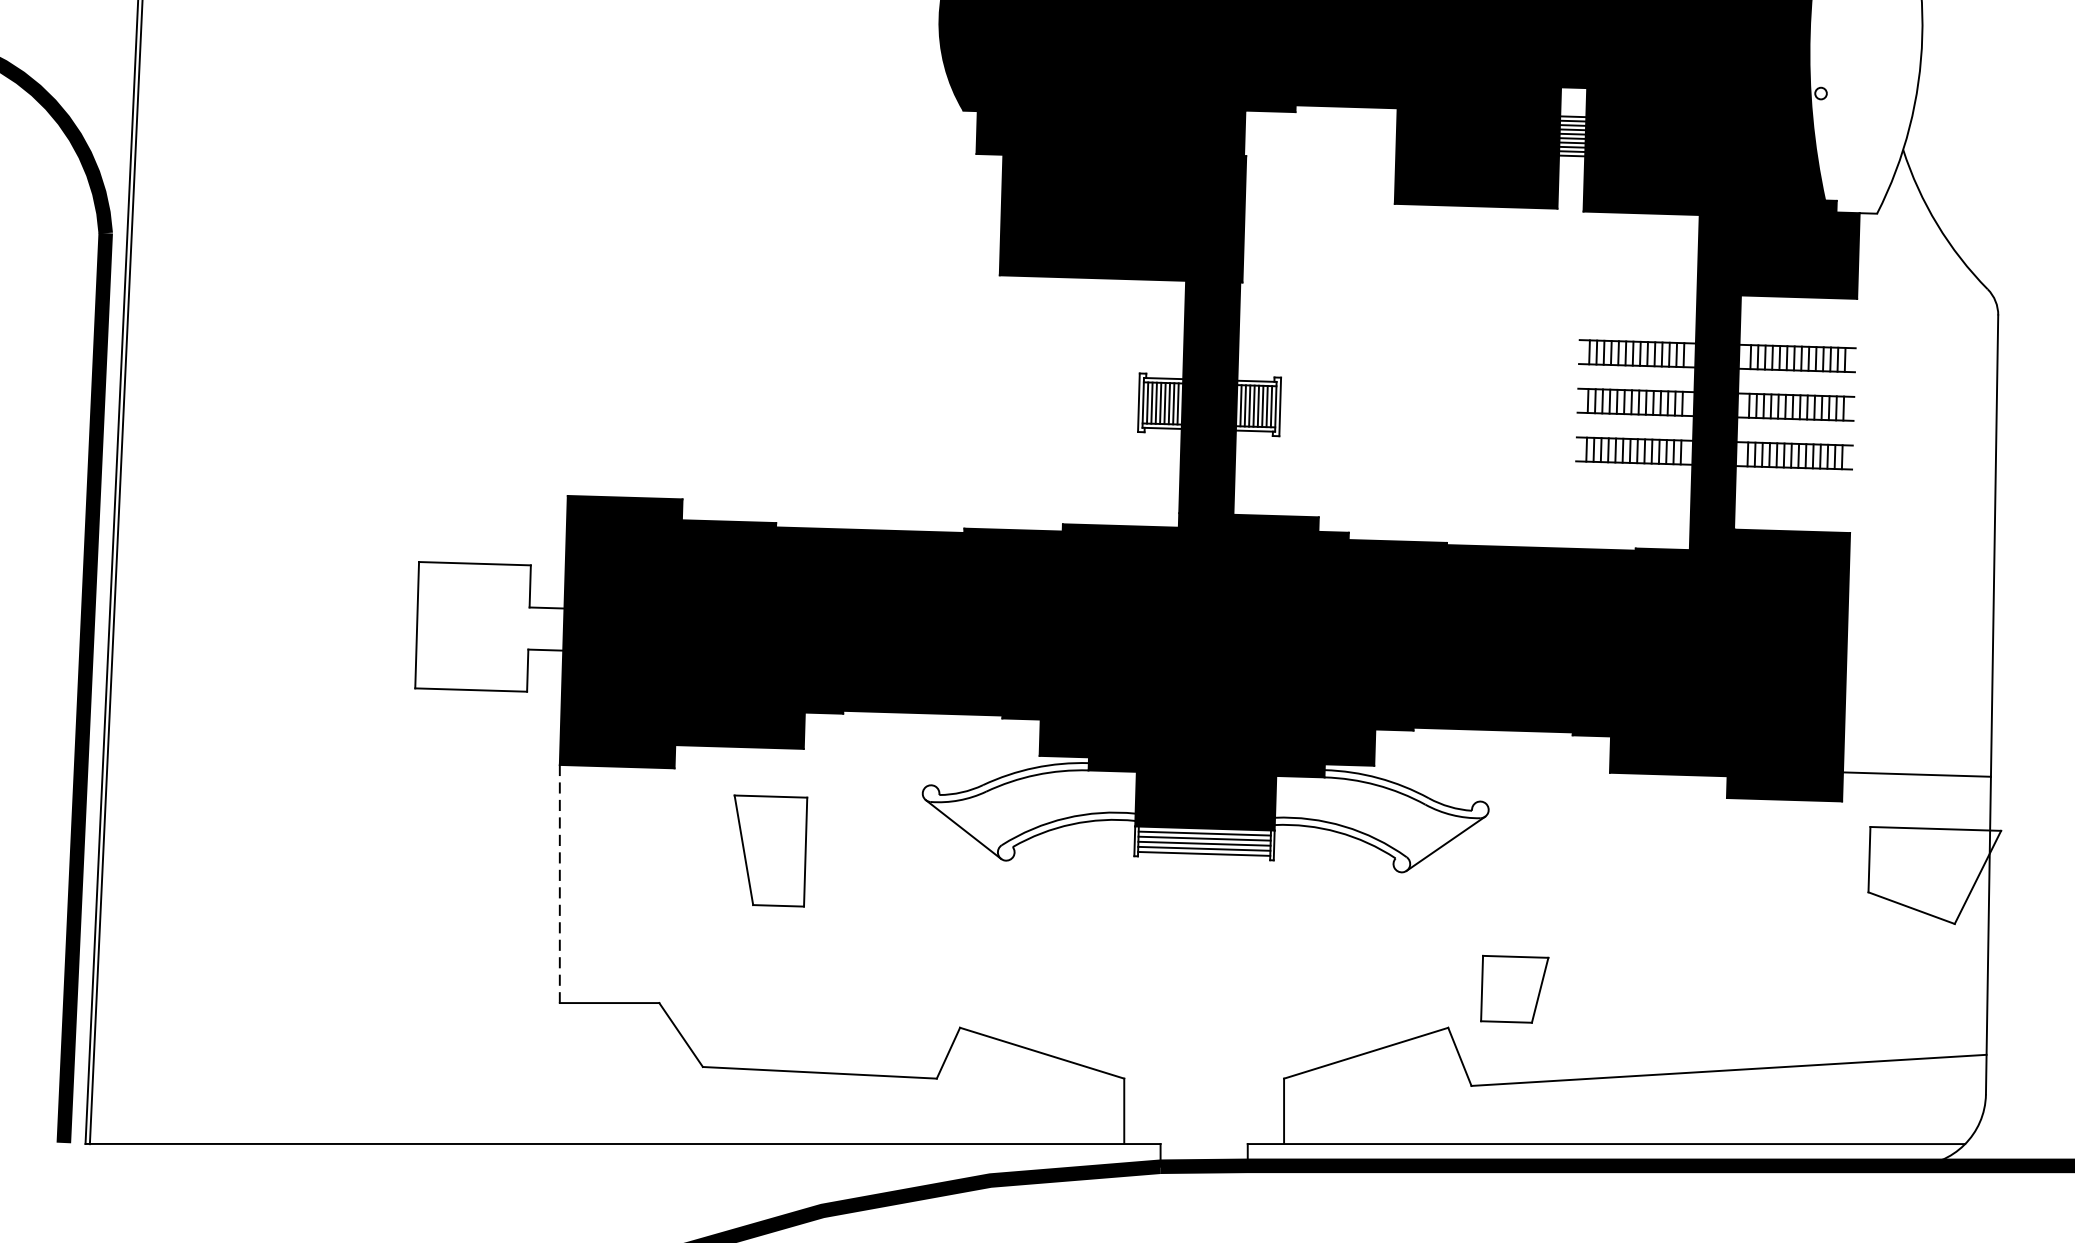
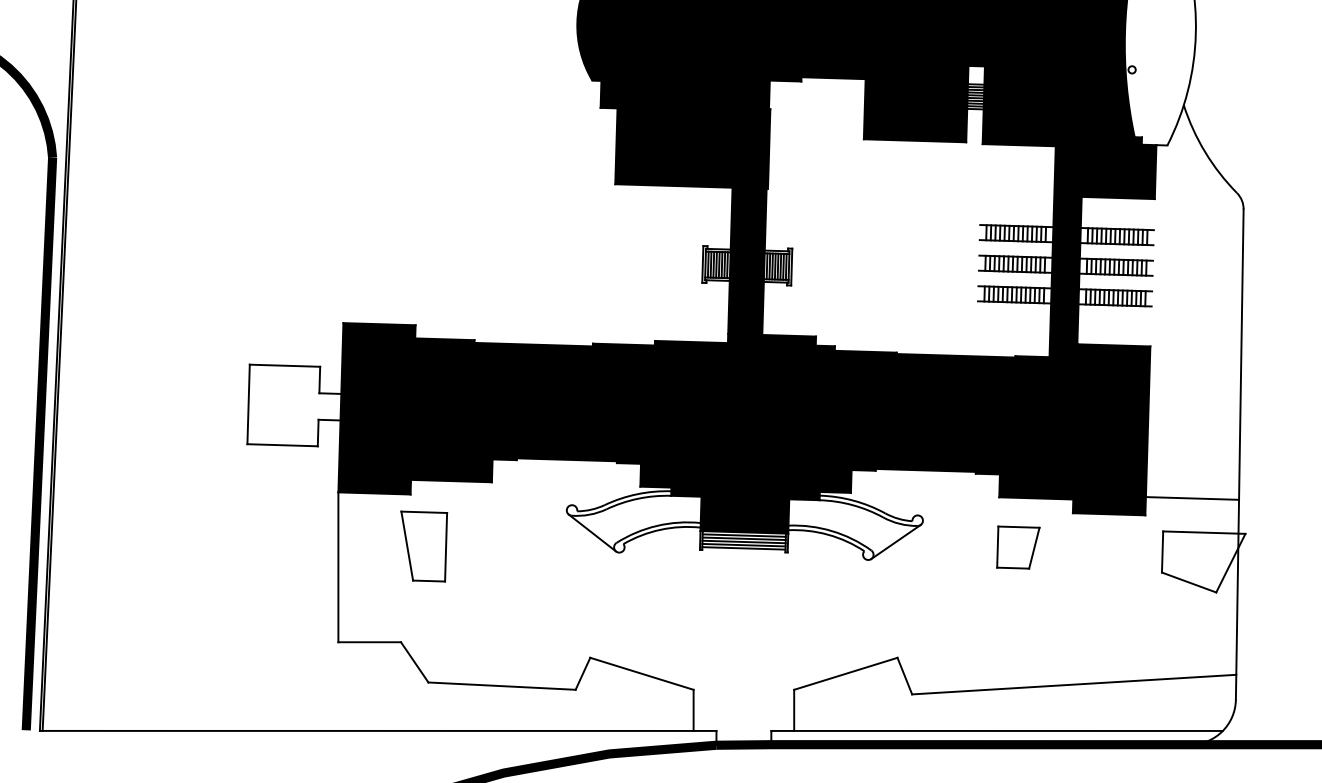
part: (771, 850) -> (424, 546), moved
line: (559, 884) -> (338, 567), dashed -> solid
part: (1514, 989) -> (1018, 547), moved

